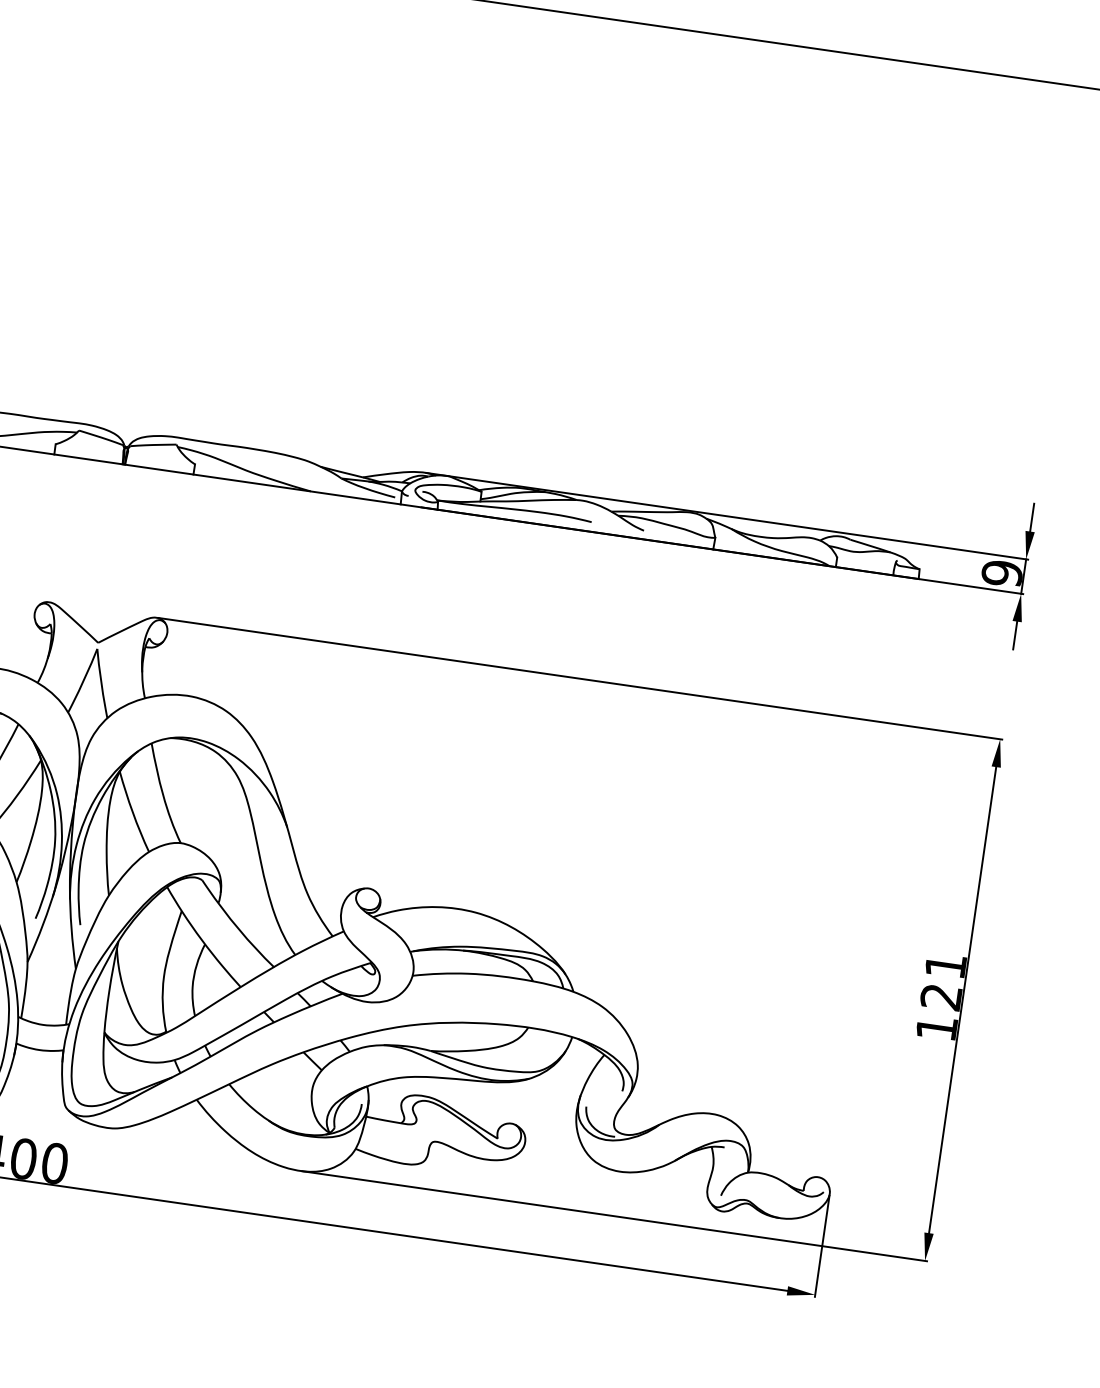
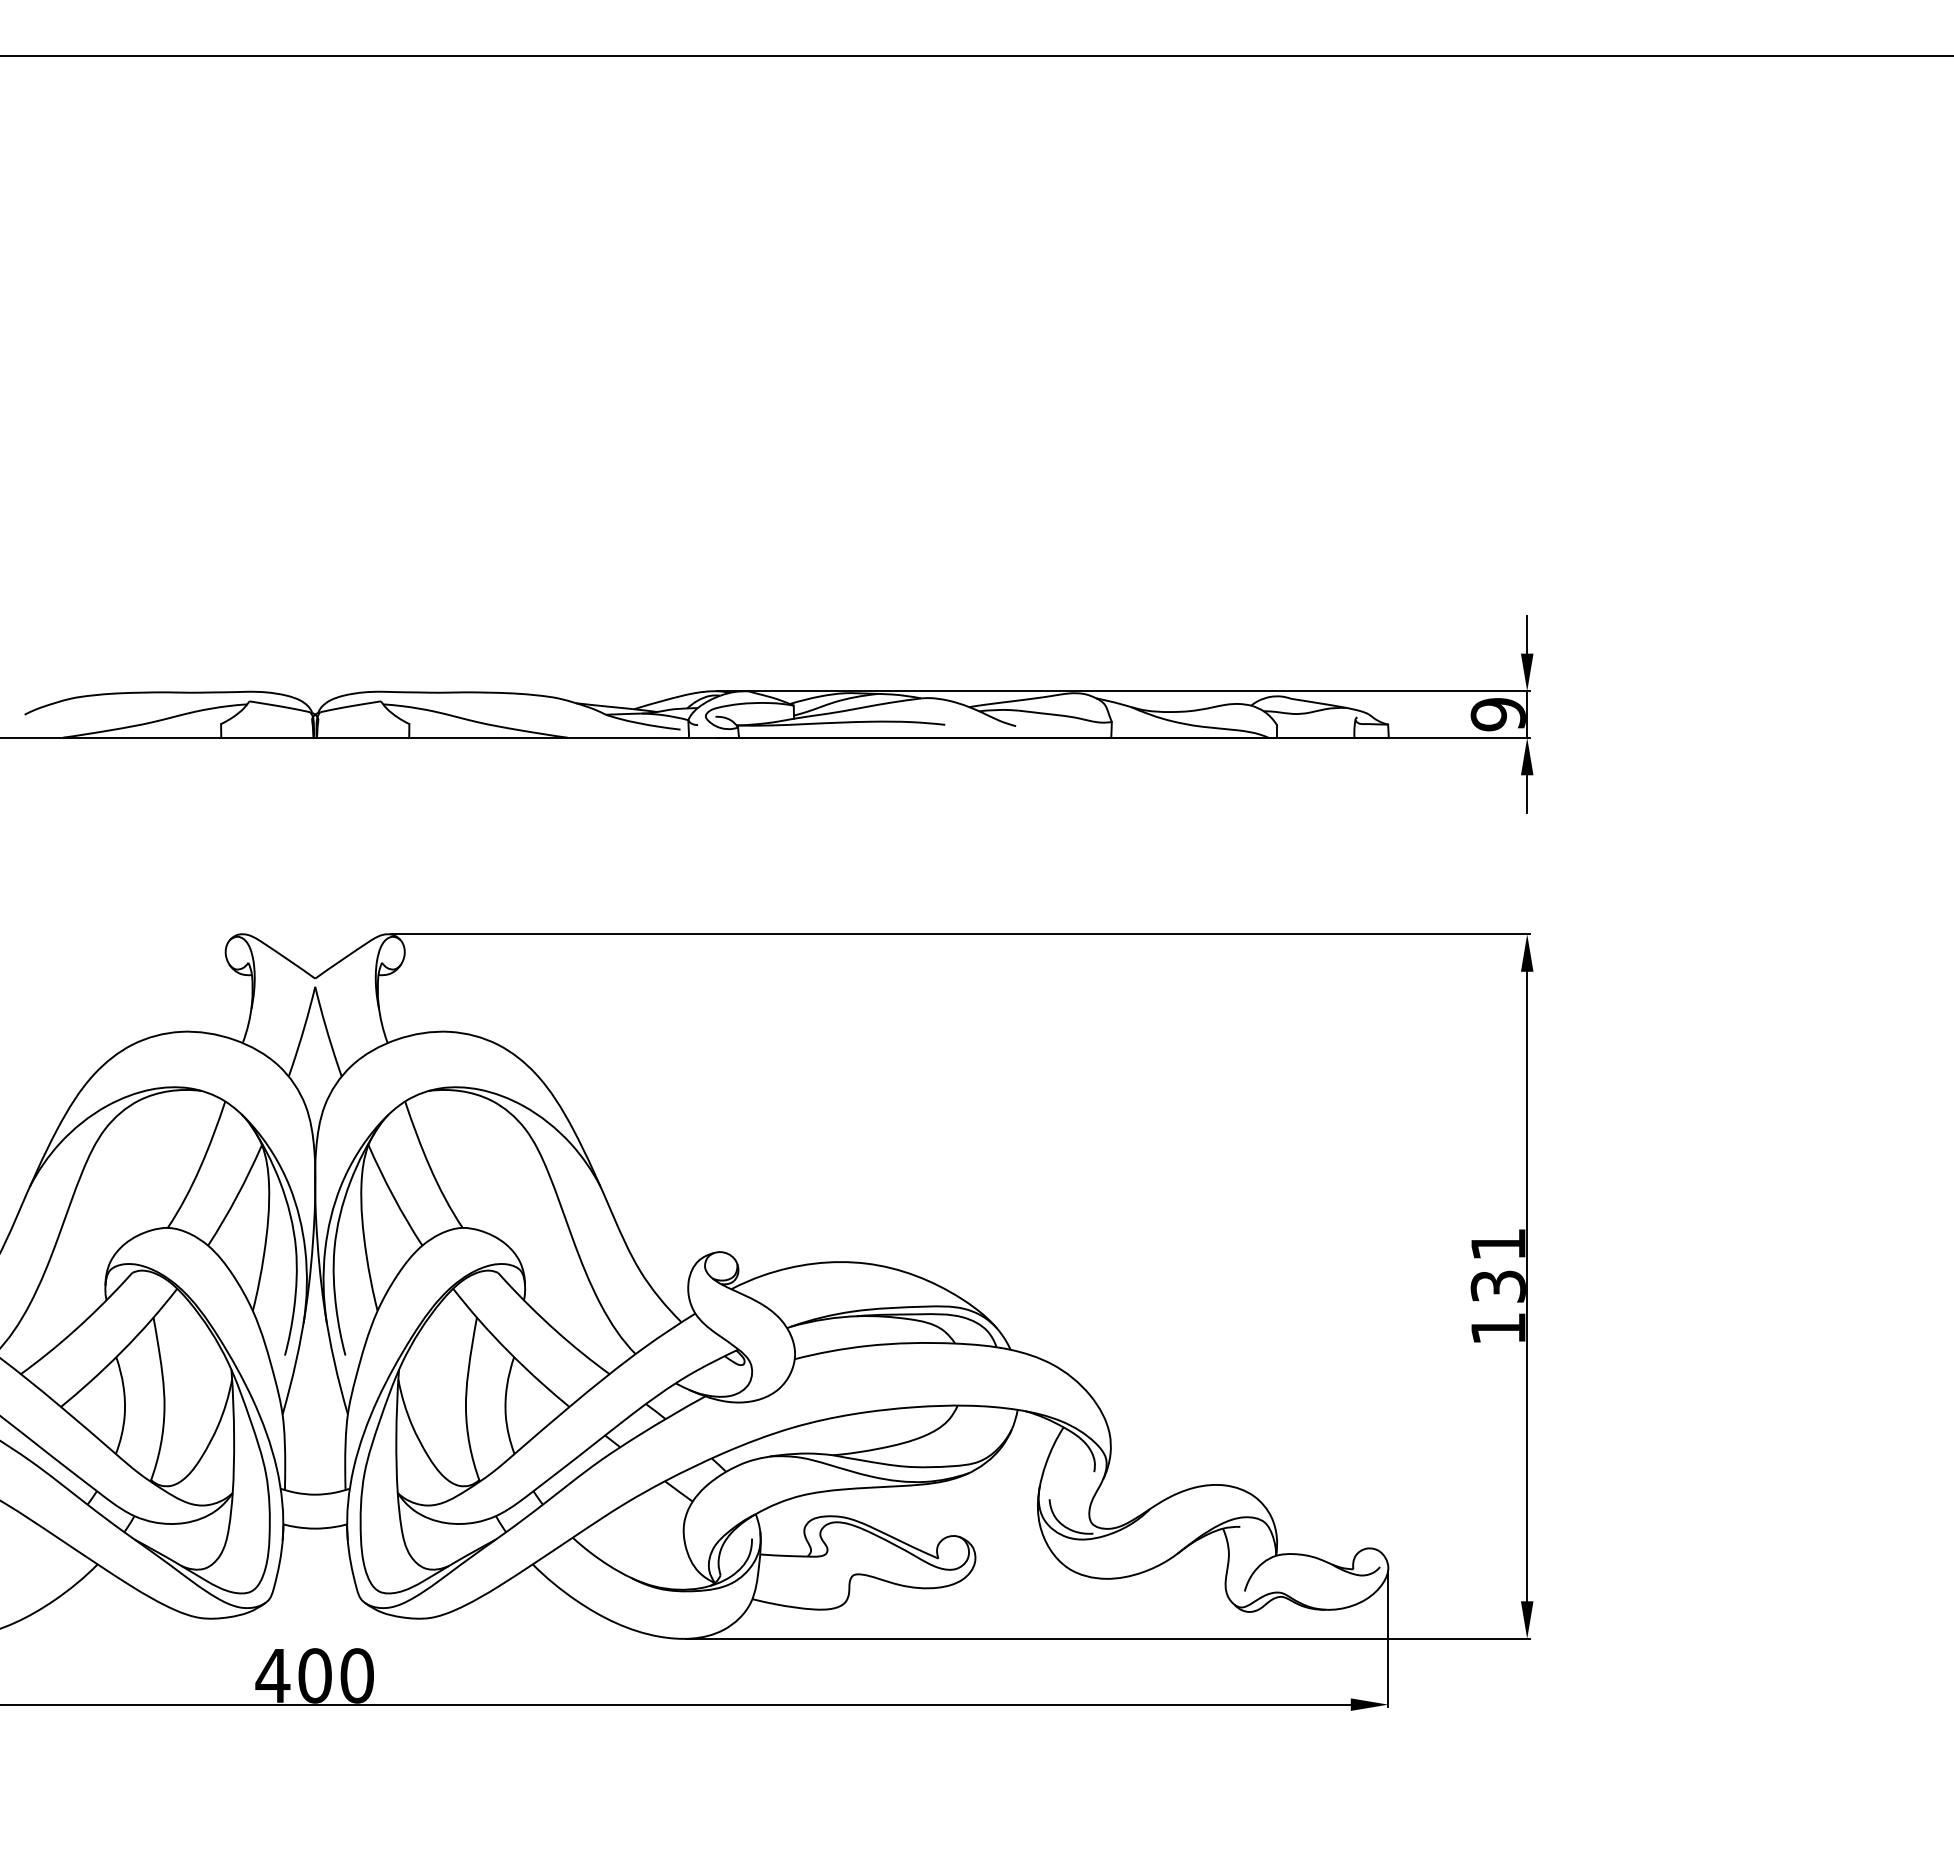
text: (940, 996) -> (1497, 1286), 121 -> 131

